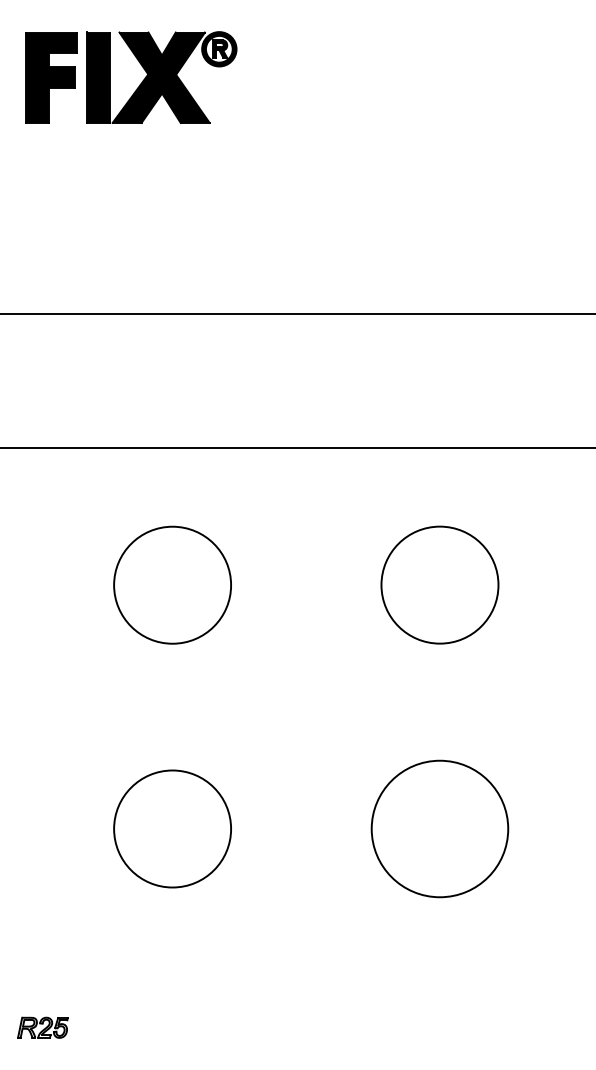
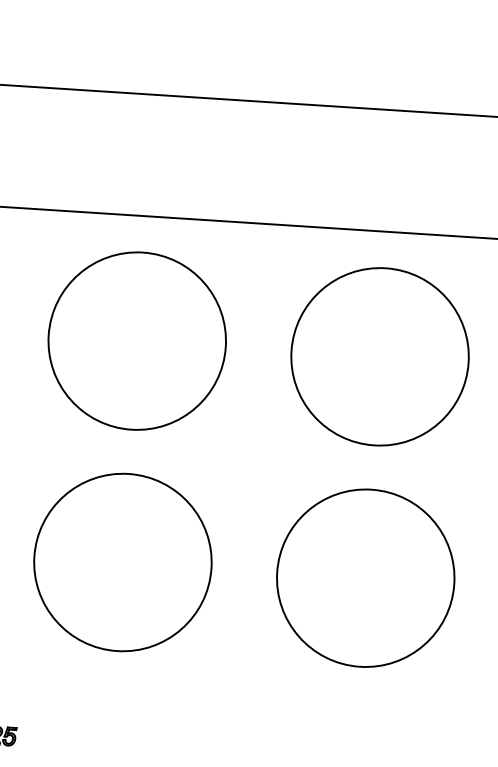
circle: (172, 584) -> (137, 340), size x1.67
circle: (439, 584) -> (379, 356), size x1.67
circle: (172, 828) -> (122, 562), size x1.67
circle: (439, 828) -> (365, 577), size x1.43

